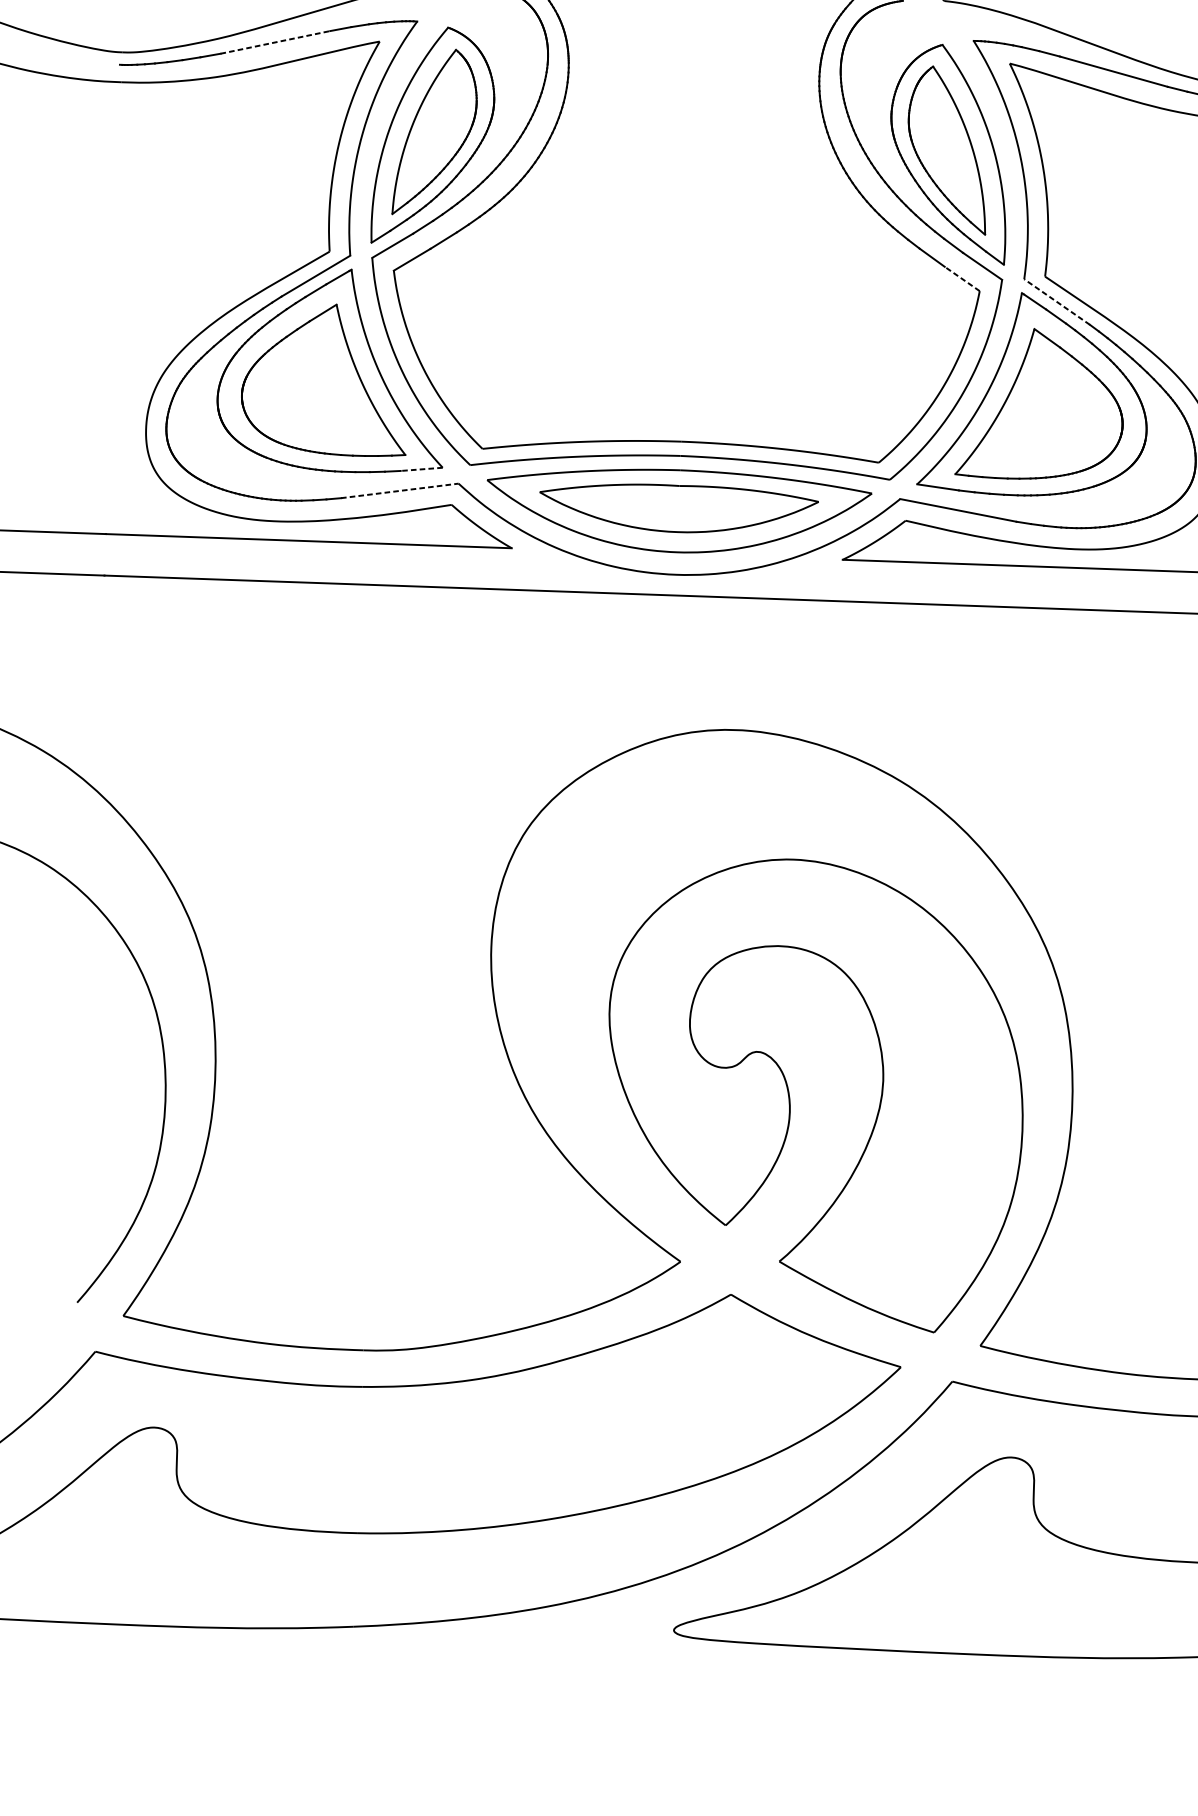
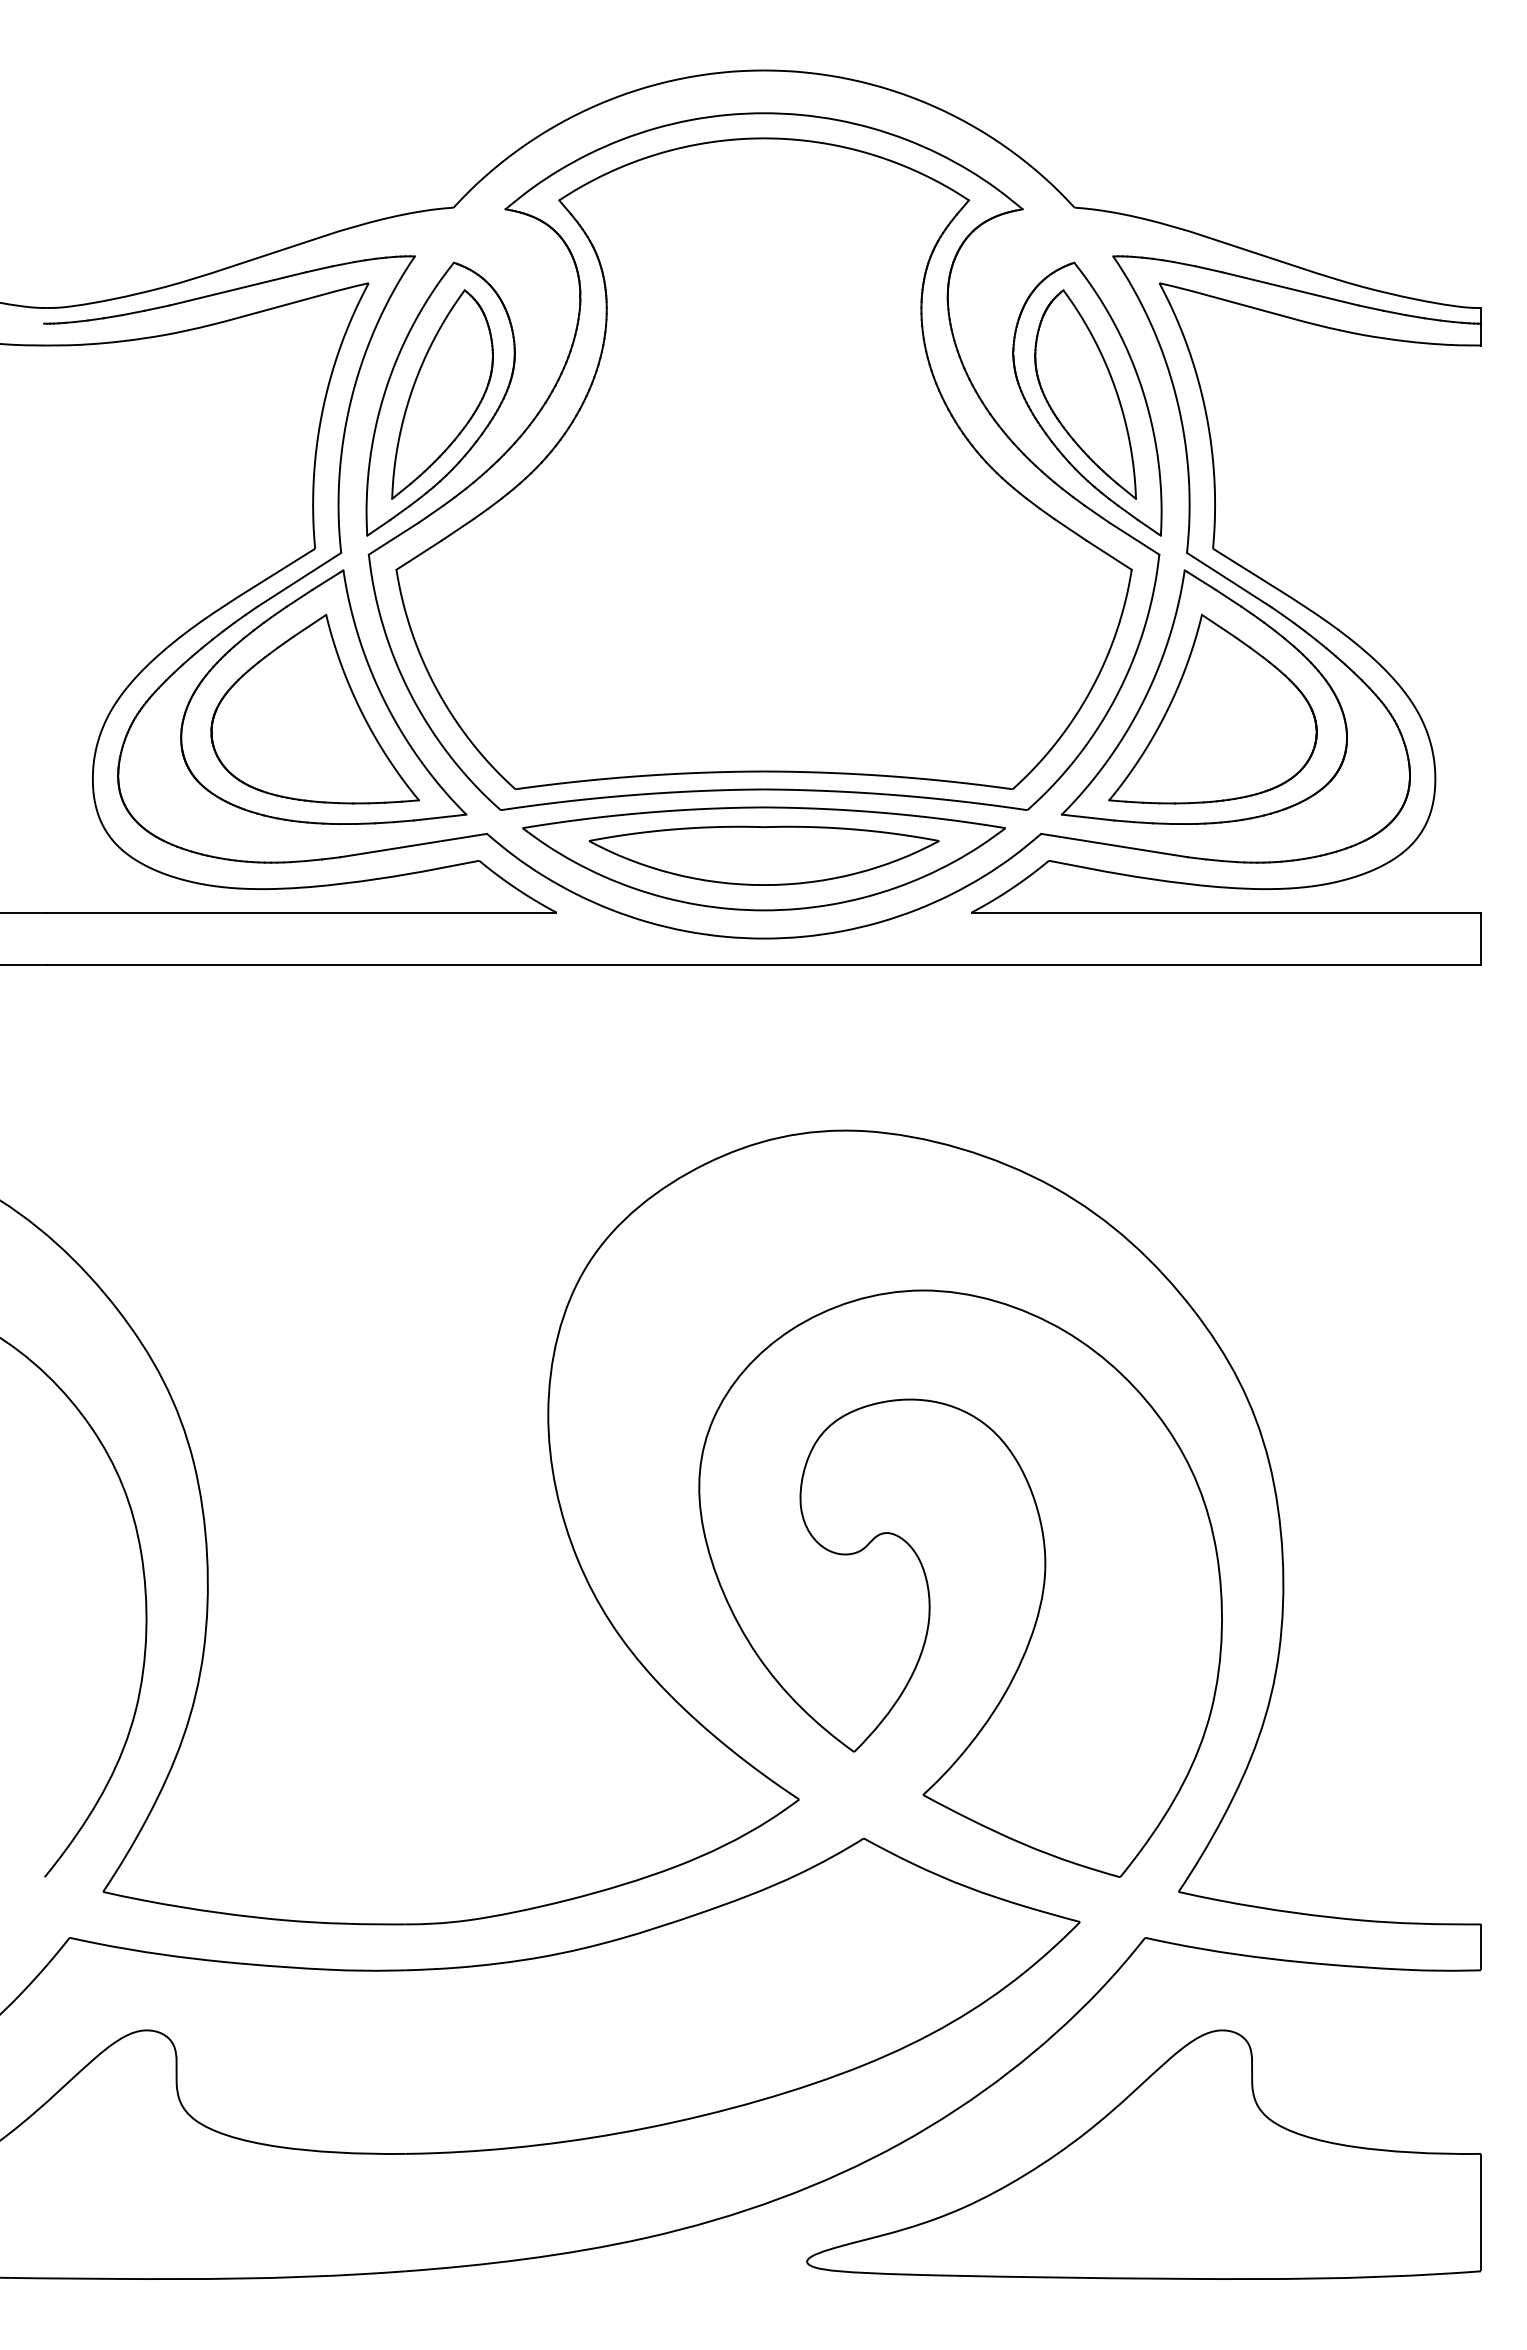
line: (275, 42) -> (238, 288), dashed -> solid
line: (962, 279) -> (1109, 555), dashed -> solid
line: (1056, 301) -> (1228, 579), dashed -> solid
line: (421, 469) -> (439, 817), dashed -> solid
line: (400, 490) -> (414, 845), dashed -> solid

